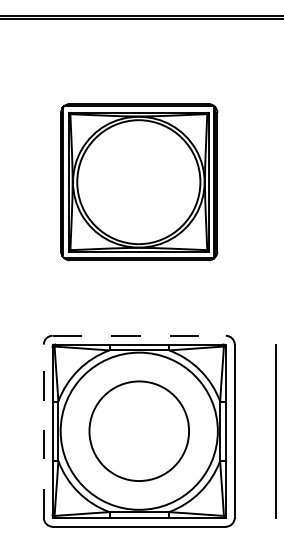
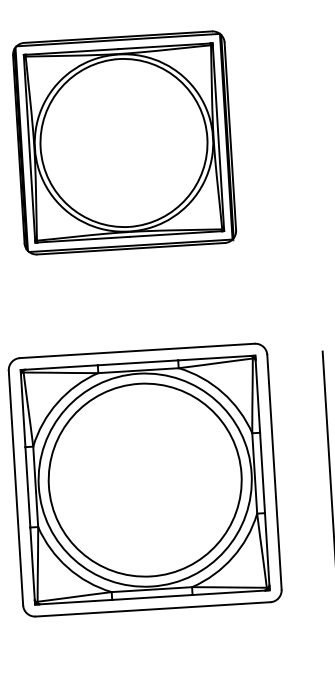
line: (139, 335) -> (137, 350), dashed -> solid
line: (43, 431) -> (15, 488), dashed -> solid
circle: (139, 431) -> (145, 480), size x1.43

